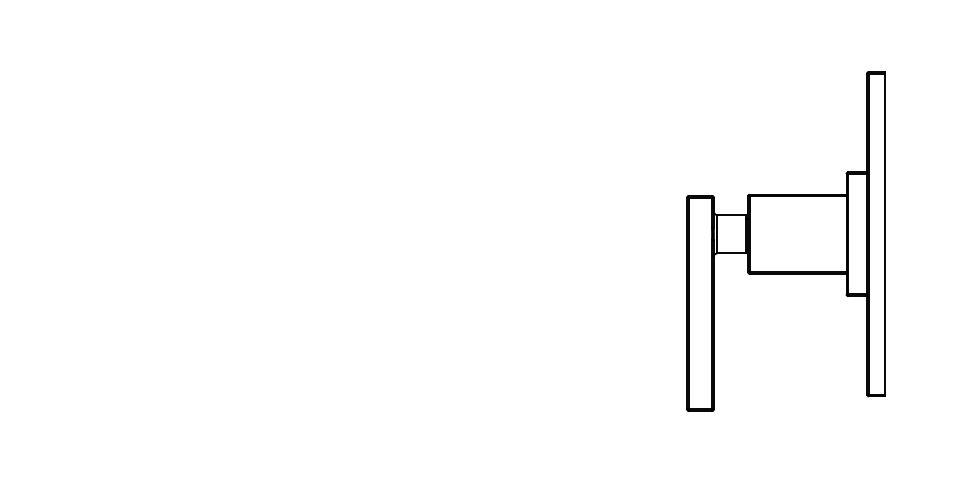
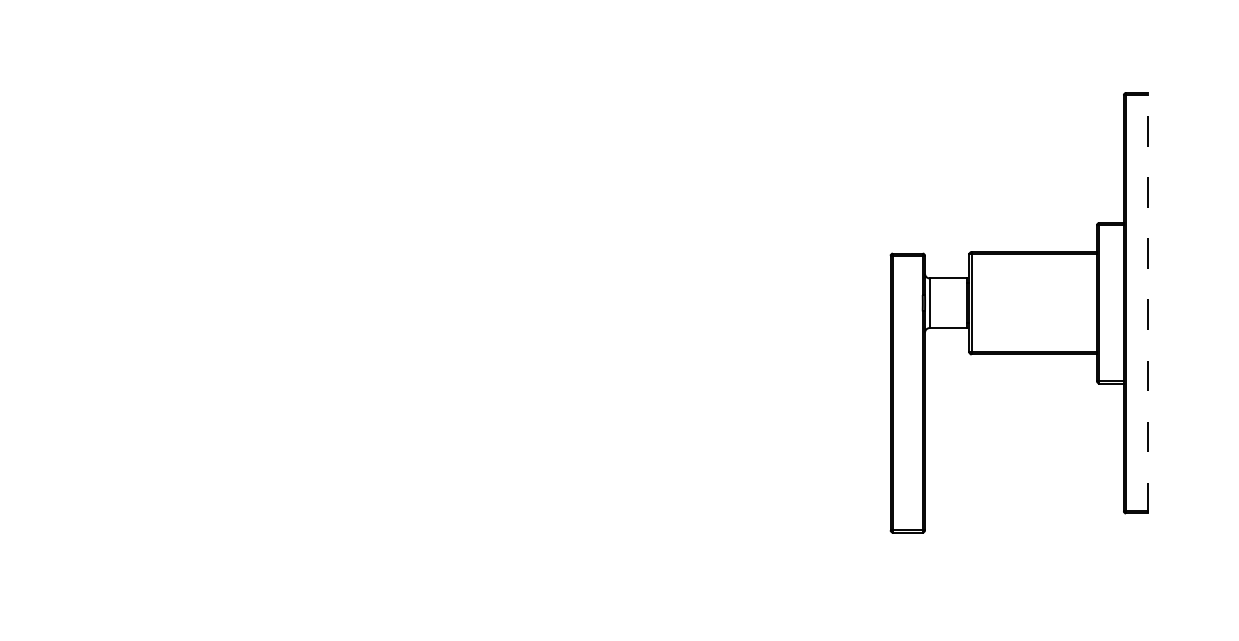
line: (885, 233) -> (1147, 302), solid -> dashed

